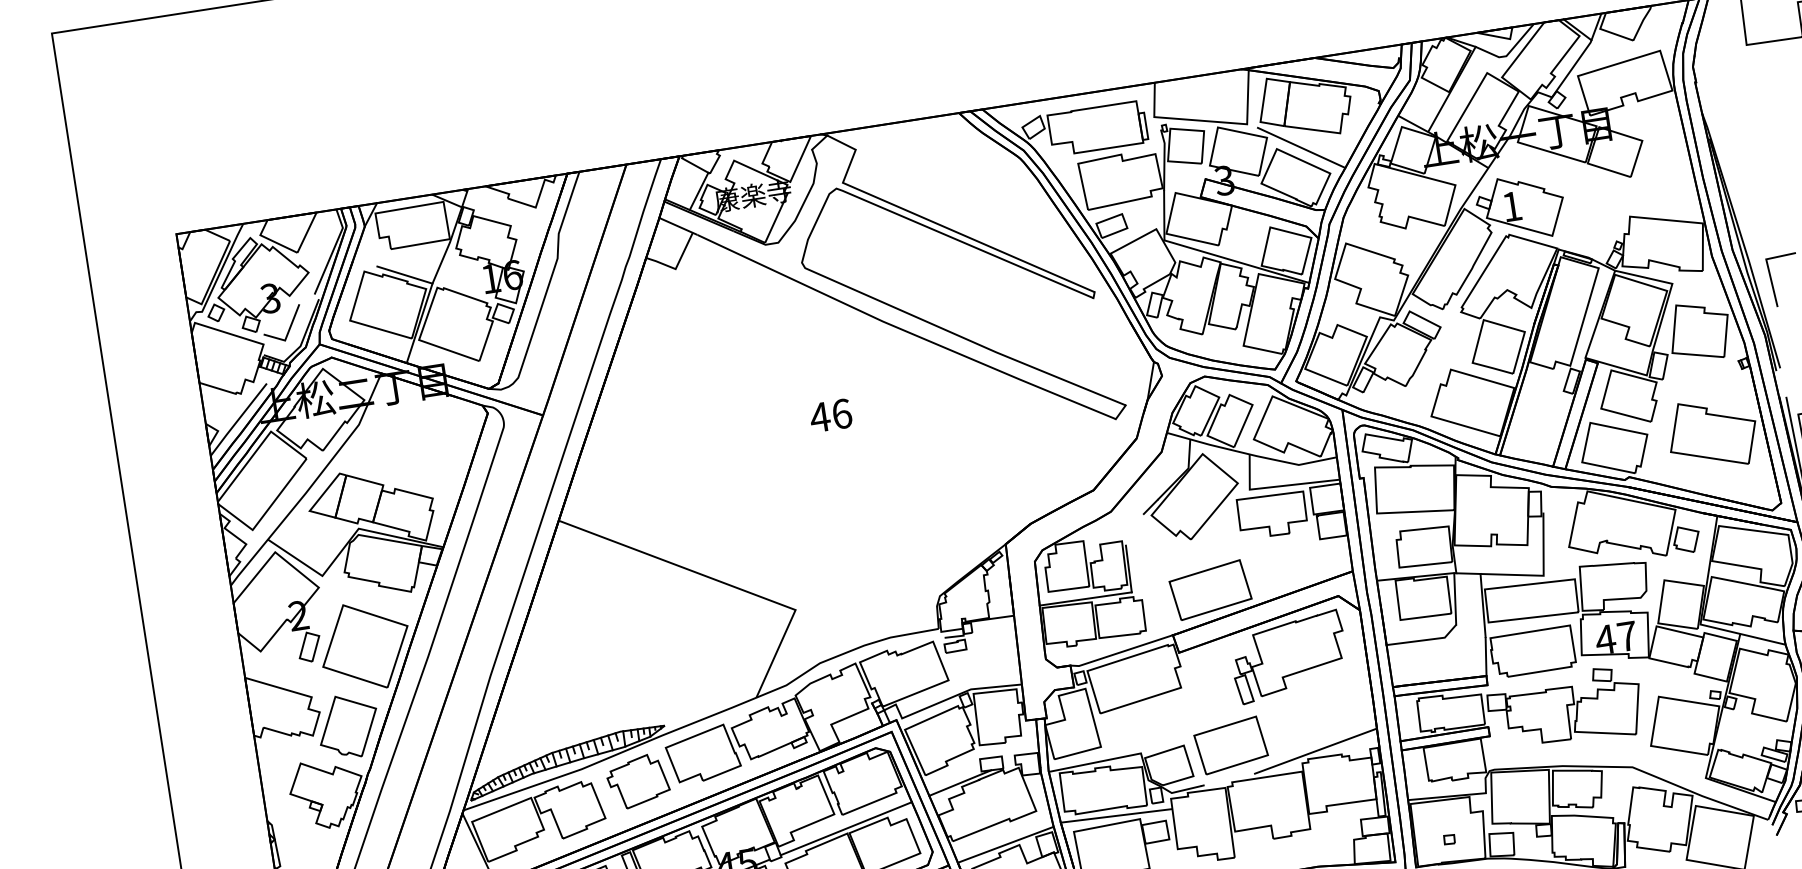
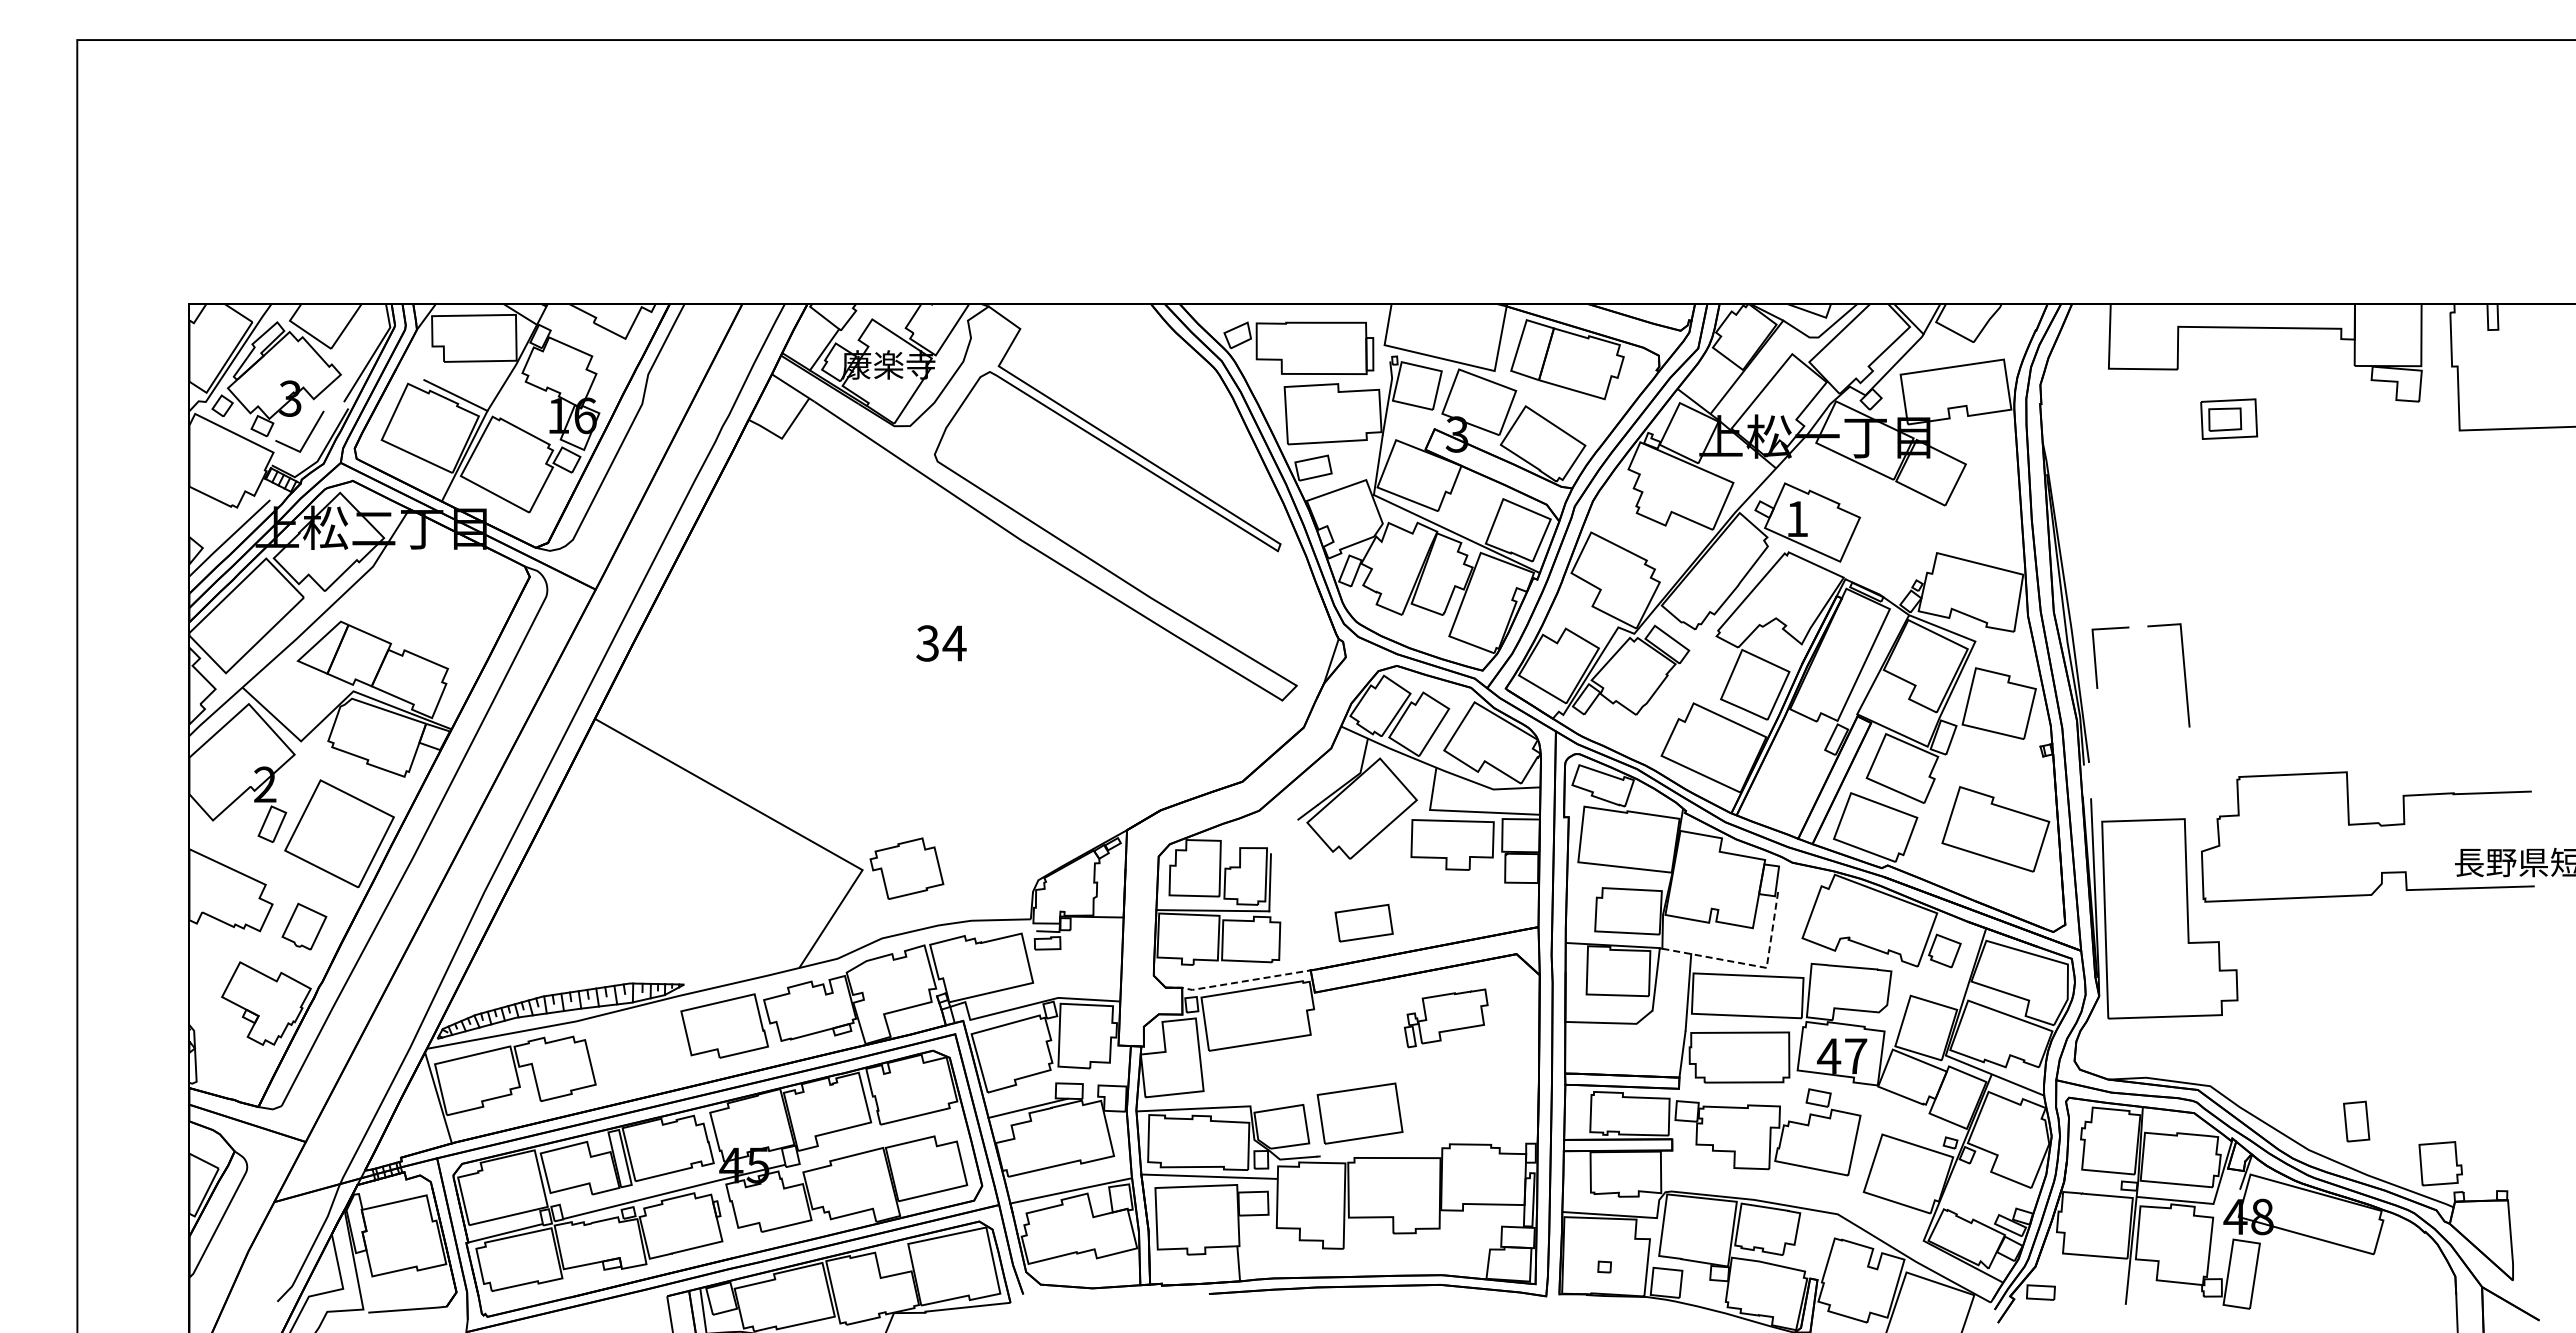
line: (1301, 147) -> (1555, 409), removed
text: (830, 415) -> (940, 643), 46 -> 34
line: (1532, 575) -> (1753, 965), solid -> dashed
part: (1209, 589) -> (1363, 922), size x0.6
line: (1117, 653) -> (1240, 981), solid -> dashed
part: (1289, 657) -> (1446, 1018), size x0.6
part: (348, 726) -> (304, 926), size x0.6
line: (1315, 750) -> (1460, 1135), removed
part: (637, 781) -> (906, 868), moved
line: (845, 828) -> (882, 1141), removed

